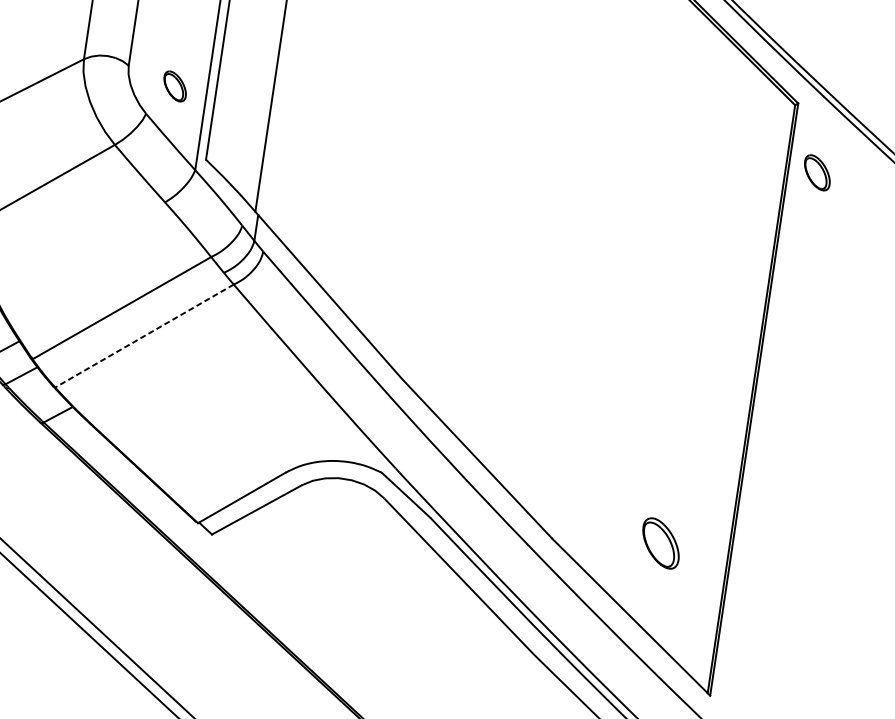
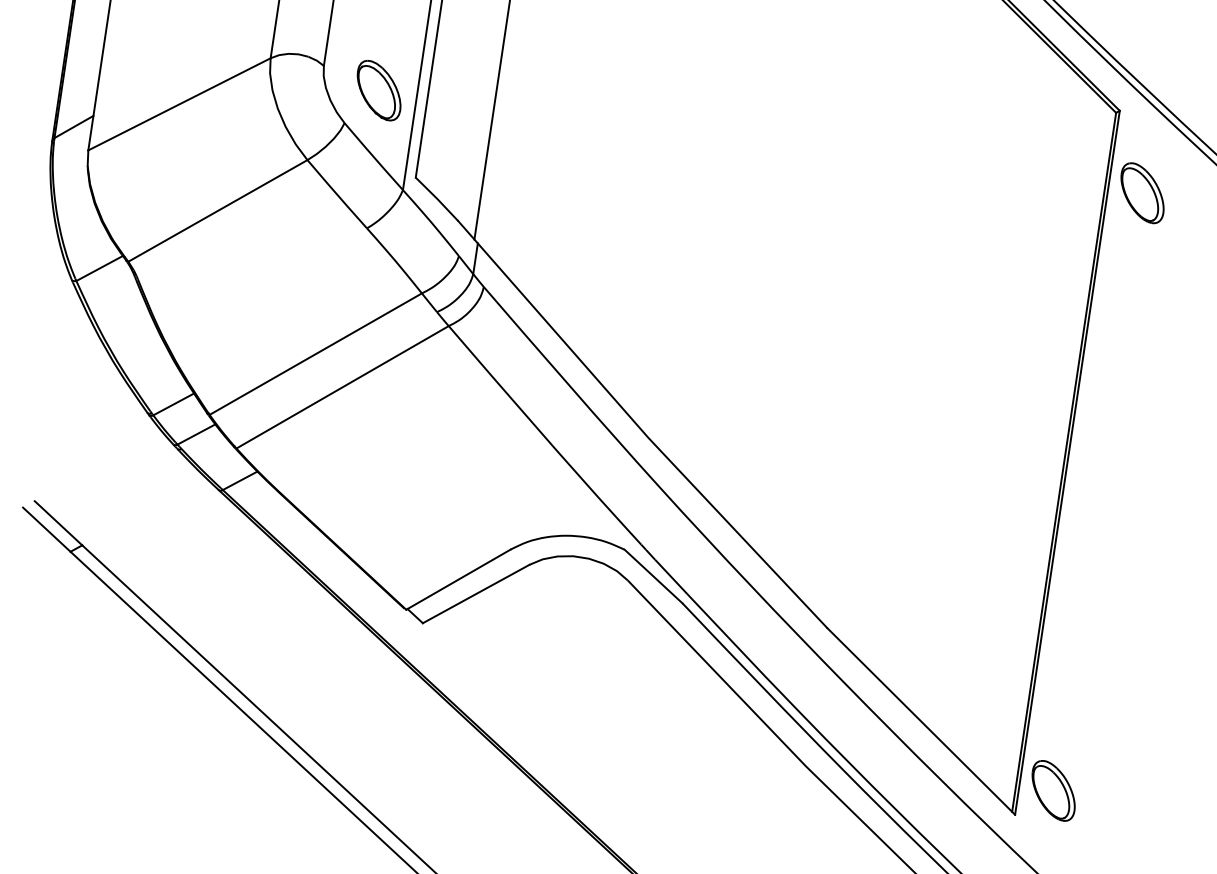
part: (174, 86) -> (378, 90), size x1.67
part: (817, 173) -> (1142, 193), size x1.43
line: (144, 336) -> (342, 387), dashed -> solid
part: (660, 543) -> (1053, 790), moved

